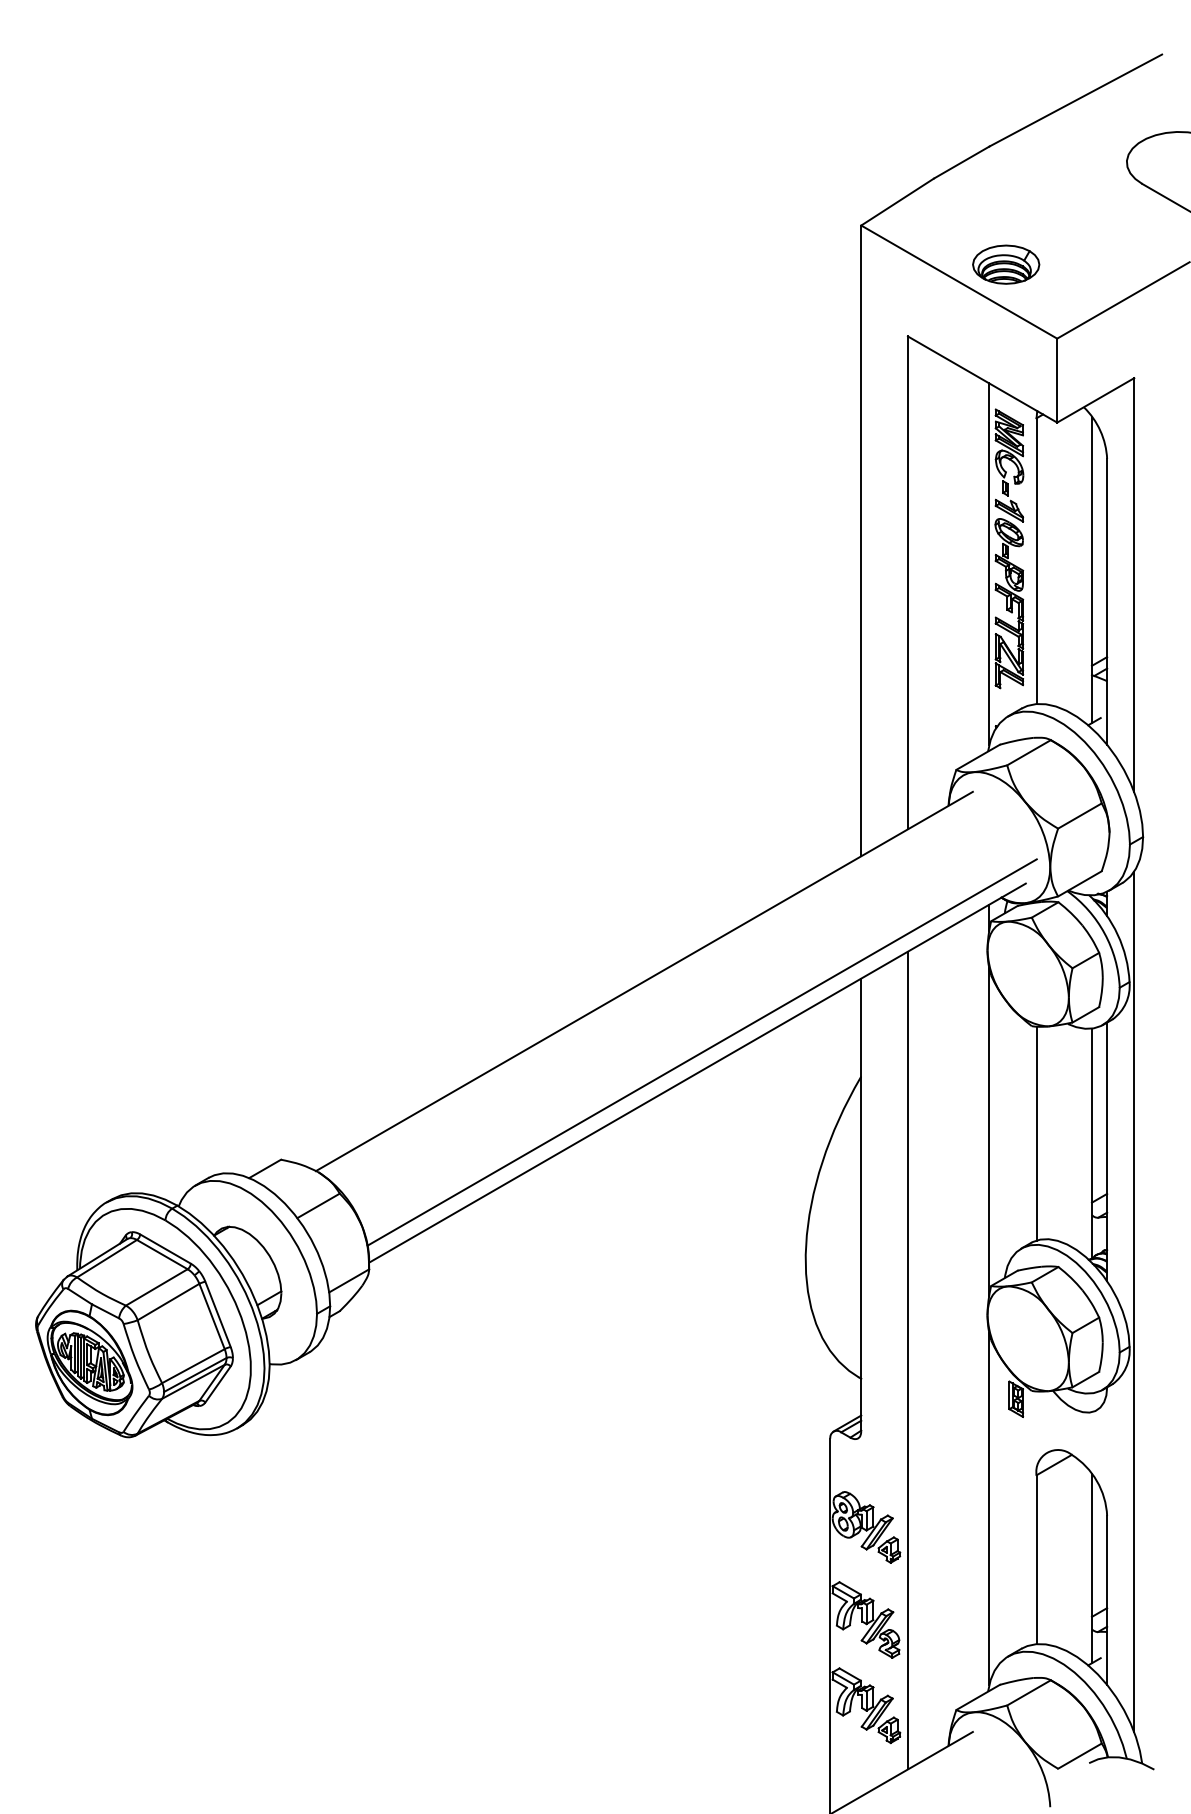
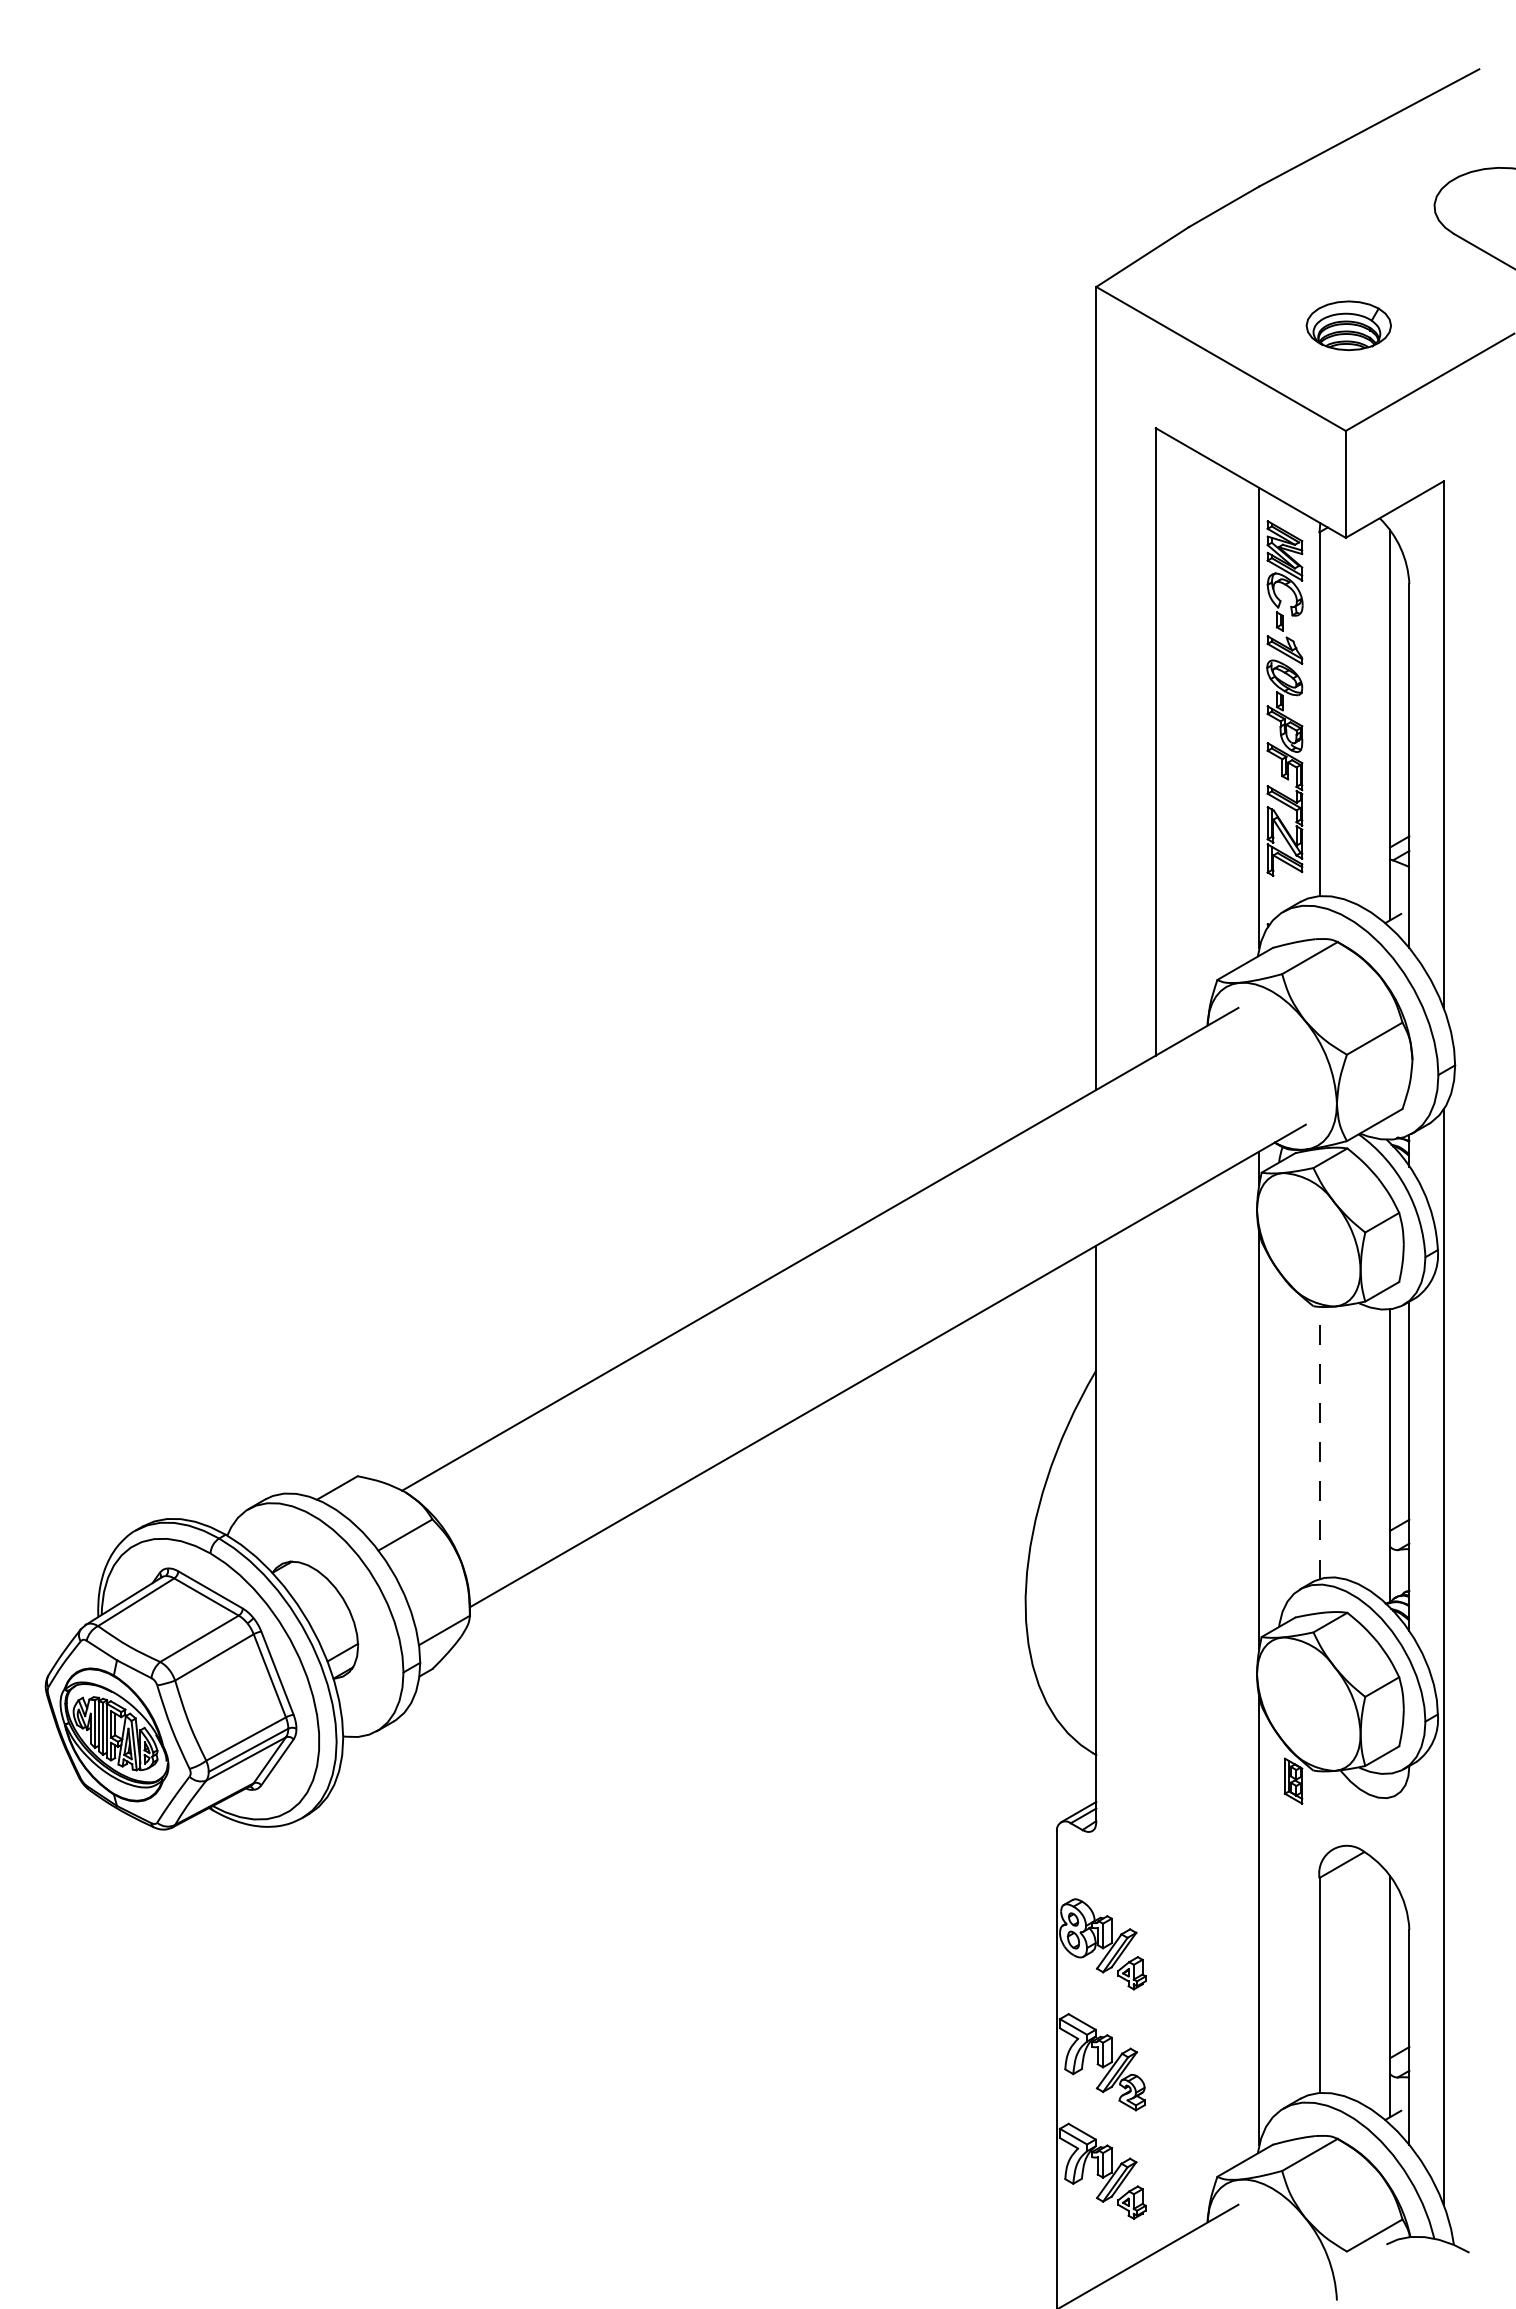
part: (1005, 264) -> (1348, 325), moved
line: (701, 1052) -> (893, 1339), removed
line: (1036, 1133) -> (1319, 1442), solid -> dashed
line: (907, 1360) -> (1155, 1731), removed

